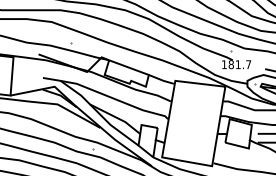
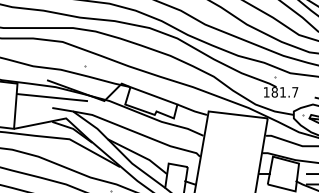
line: (42, 69) -> (51, 98), added

